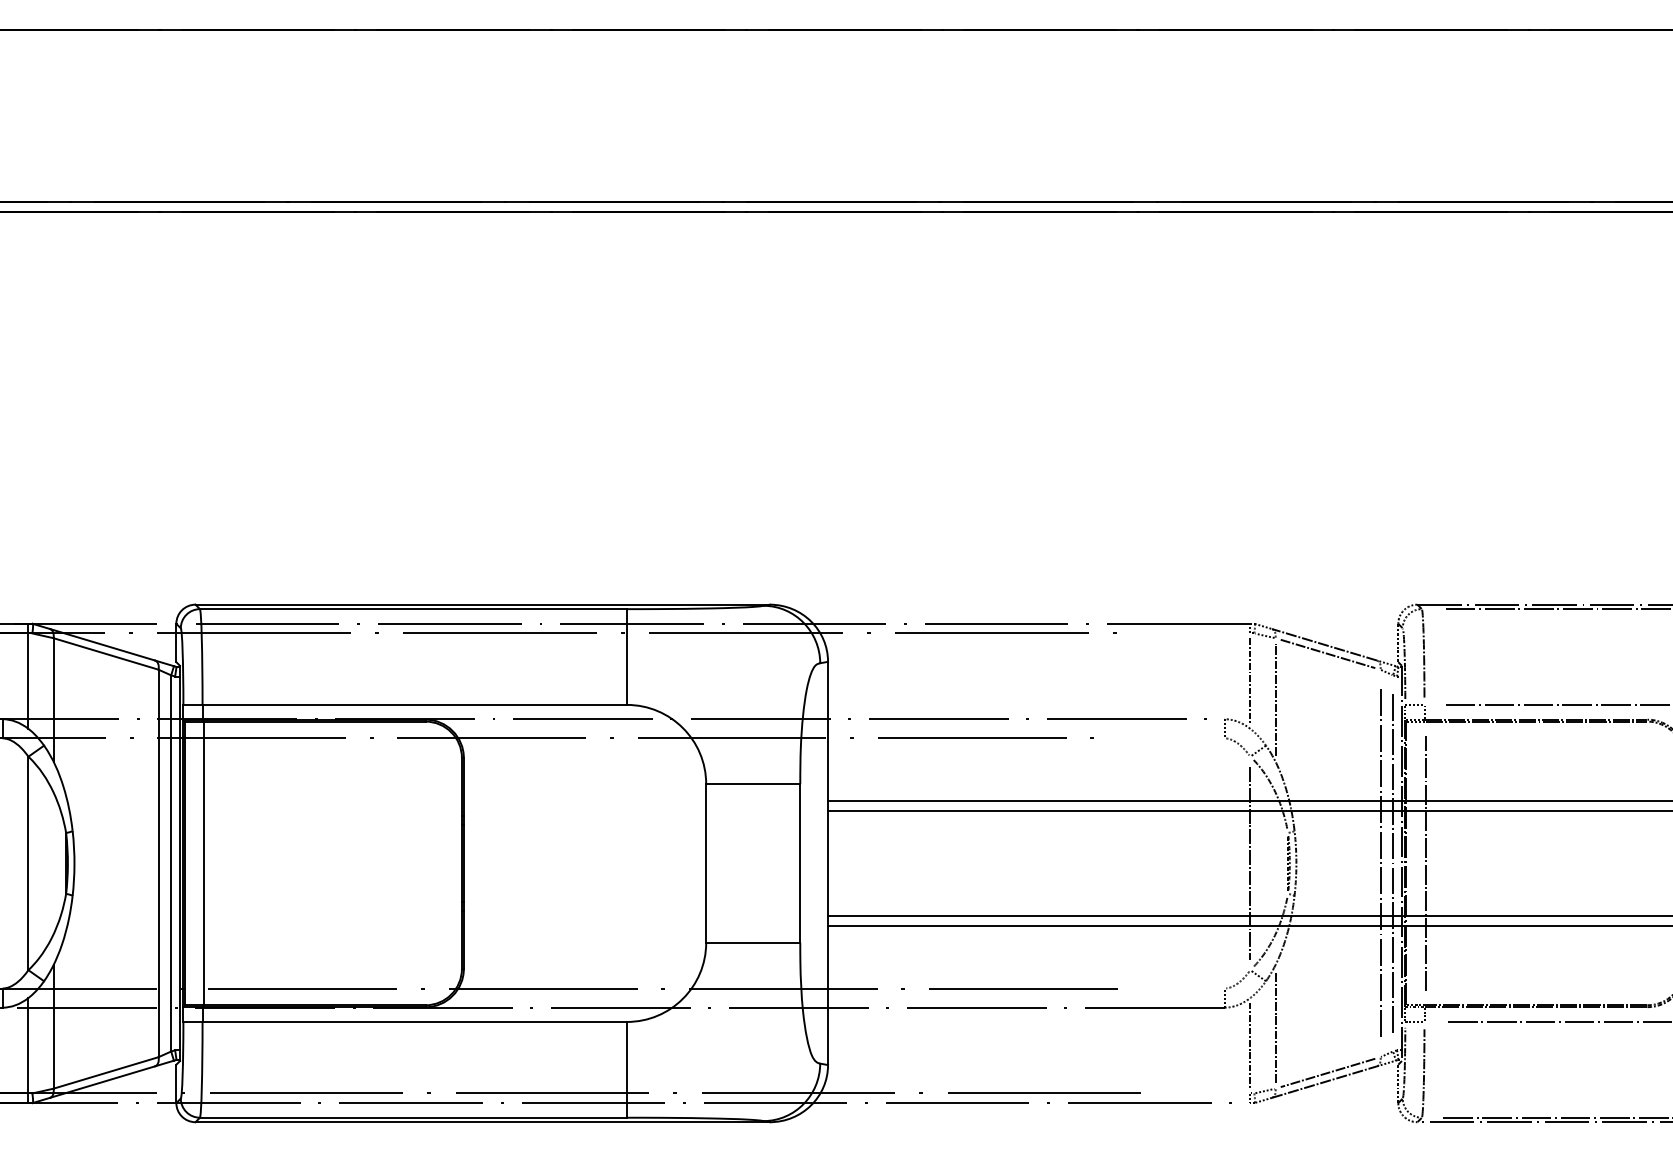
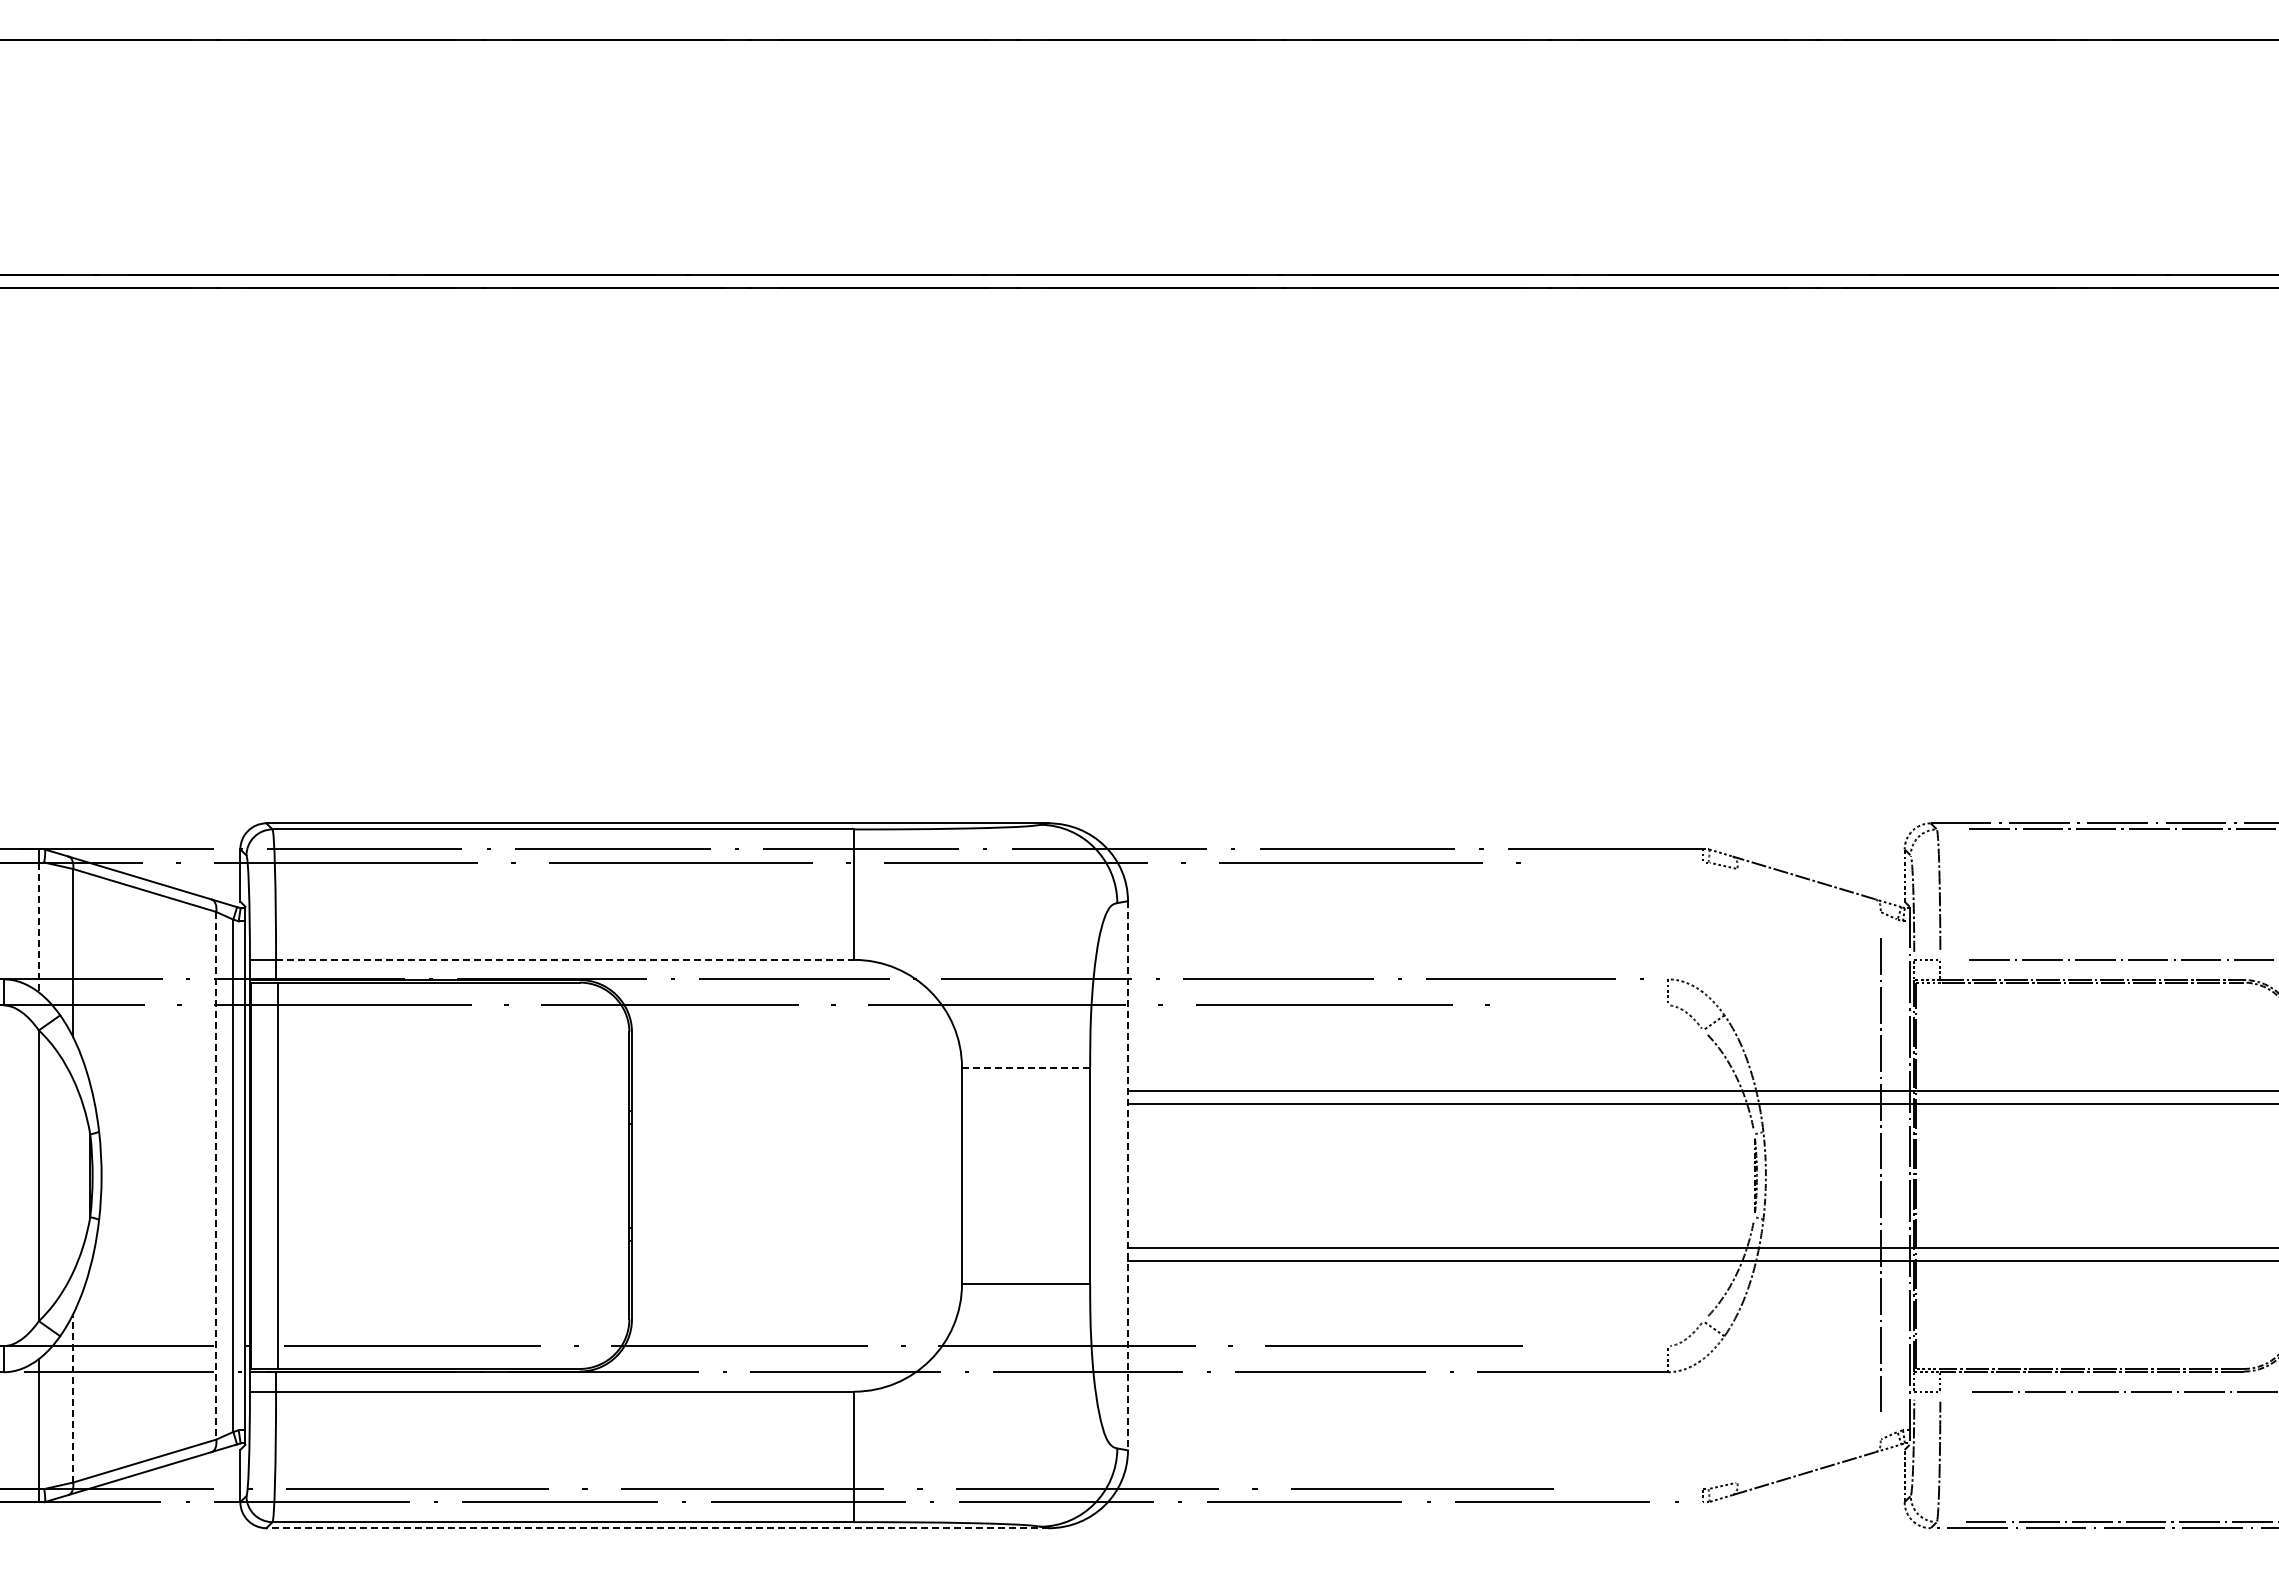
line: (1327, 653) -> (1808, 890), removed
line: (28, 681) -> (38, 927), solid -> dashed
line: (1250, 681) -> (1703, 927), removed
line: (1275, 699) -> (1737, 952), removed
line: (415, 704) -> (565, 959), solid -> dashed
line: (753, 783) -> (1026, 1067), solid -> dashed
line: (158, 863) -> (216, 1175), solid -> dashed
line: (827, 863) -> (1127, 1175), solid -> dashed
line: (1250, 863) -> (1703, 1175), removed
line: (1393, 863) -> (1897, 1175), removed
line: (1425, 863) -> (1941, 1175), removed
line: (53, 1026) -> (73, 1397), solid -> dashed
line: (1275, 1026) -> (1737, 1398), removed
line: (1250, 1045) -> (1703, 1423), removed
line: (1327, 1072) -> (1808, 1460), removed
line: (482, 1122) -> (657, 1528), solid -> dashed

